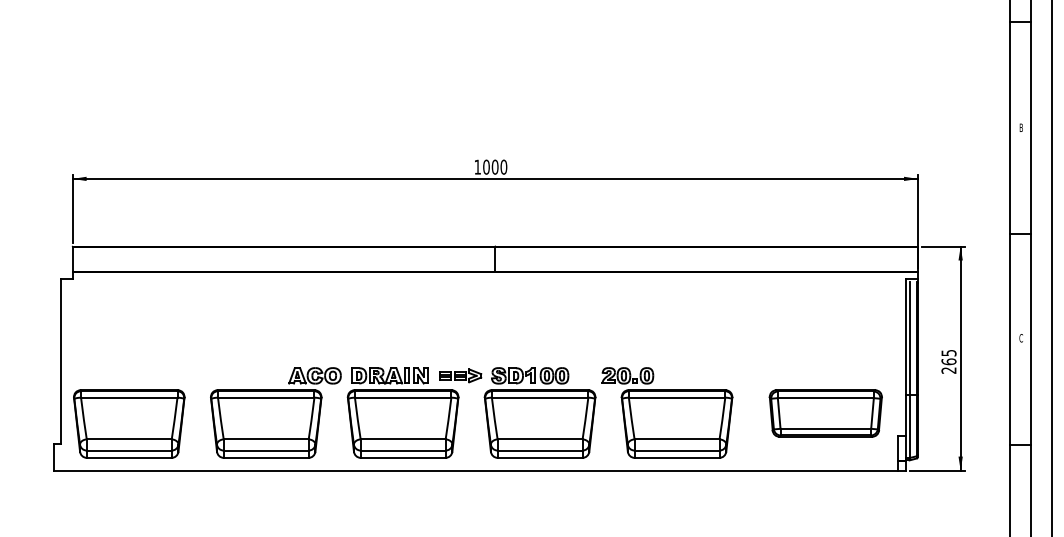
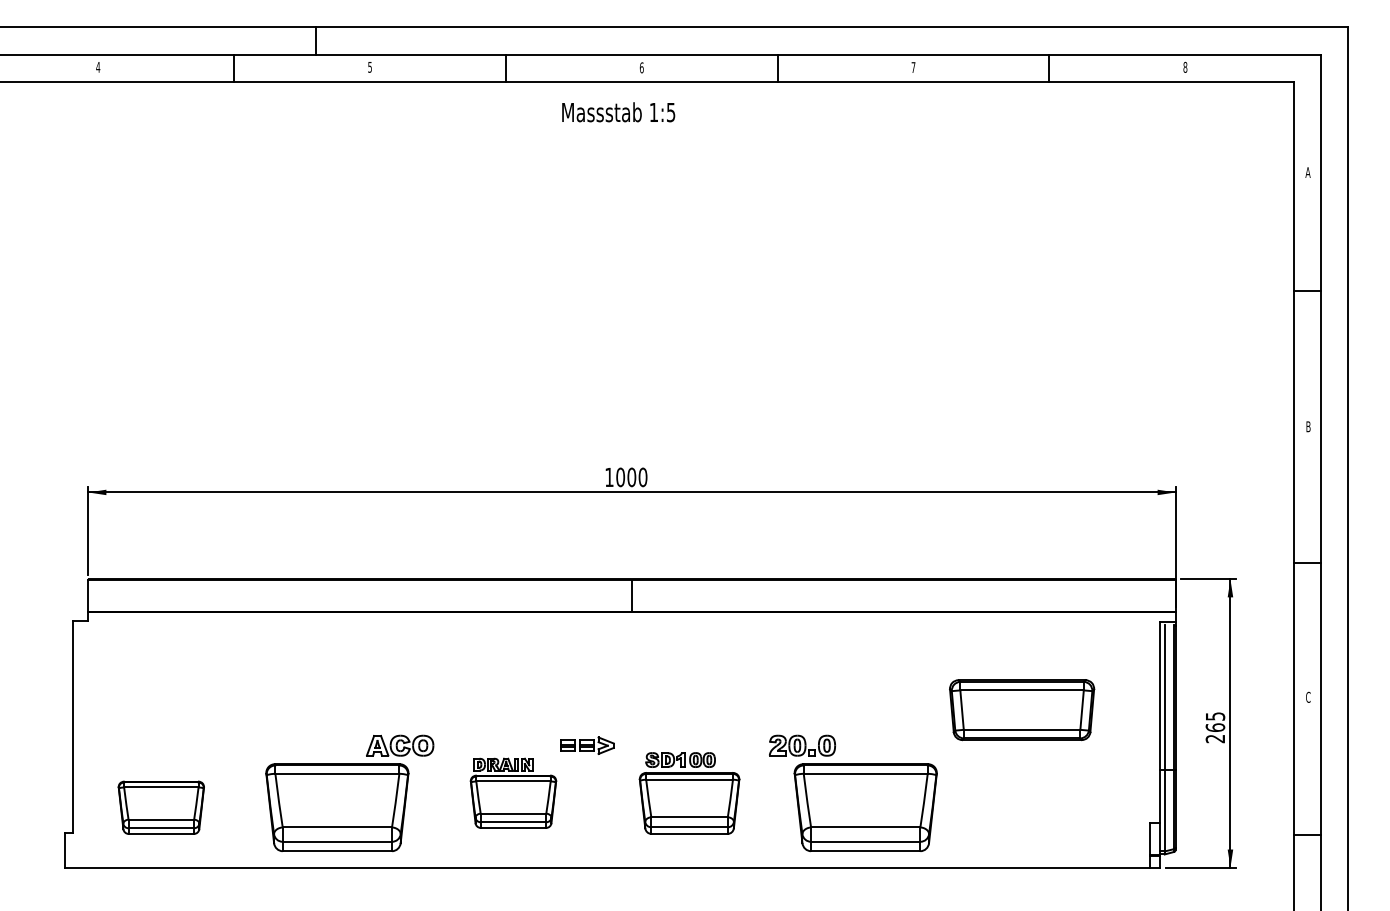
part: (403, 412) -> (513, 792), size x0.6
part: (540, 413) -> (689, 793), size x0.7
part: (826, 413) -> (1022, 710), moved
part: (129, 423) -> (161, 807), size x0.6

